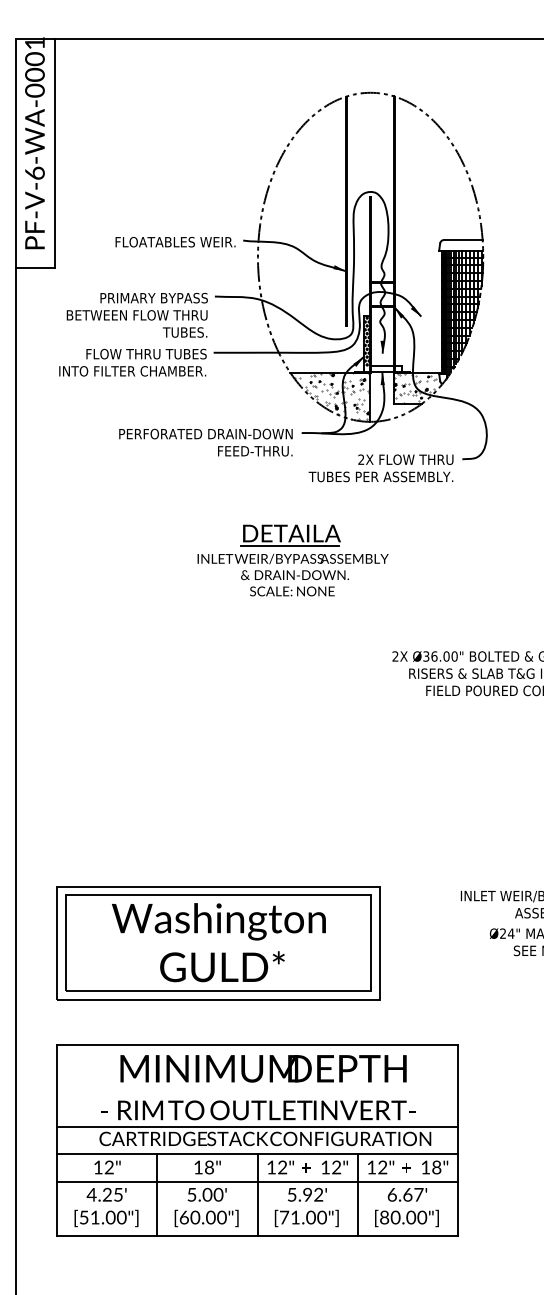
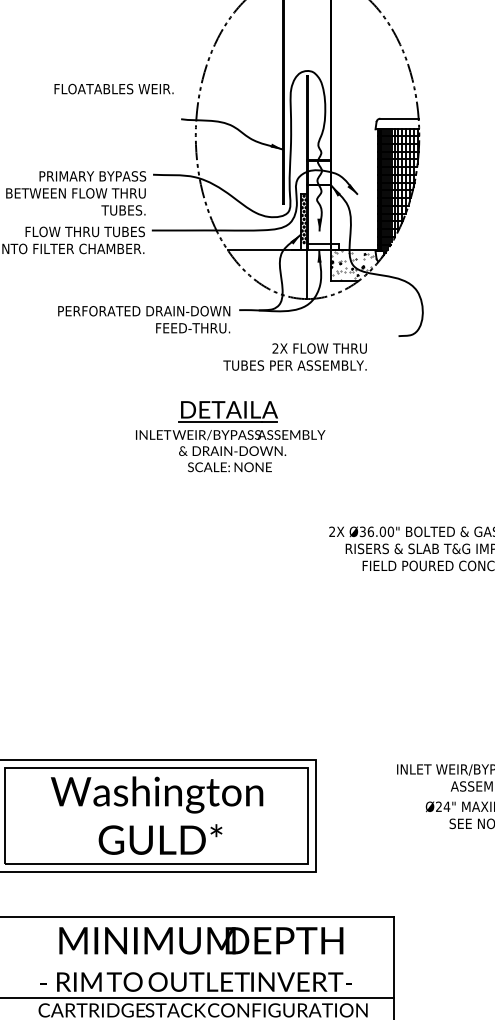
text: (175, 242) -> (113, 89), moved
hatch: (332, 396) -> (269, 273), removed
text: (380, 468) -> (294, 357), moved

